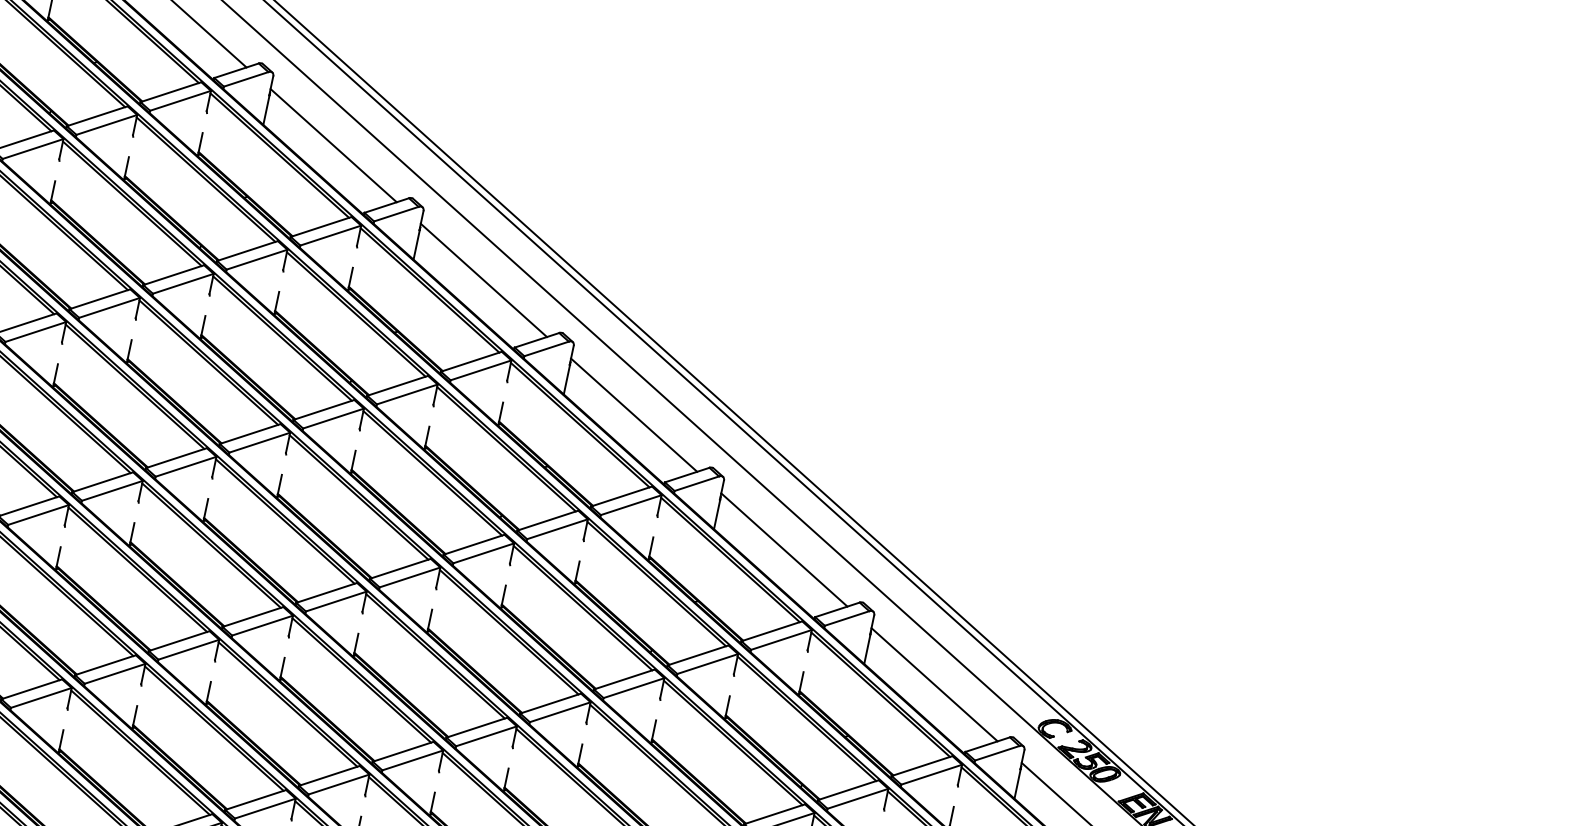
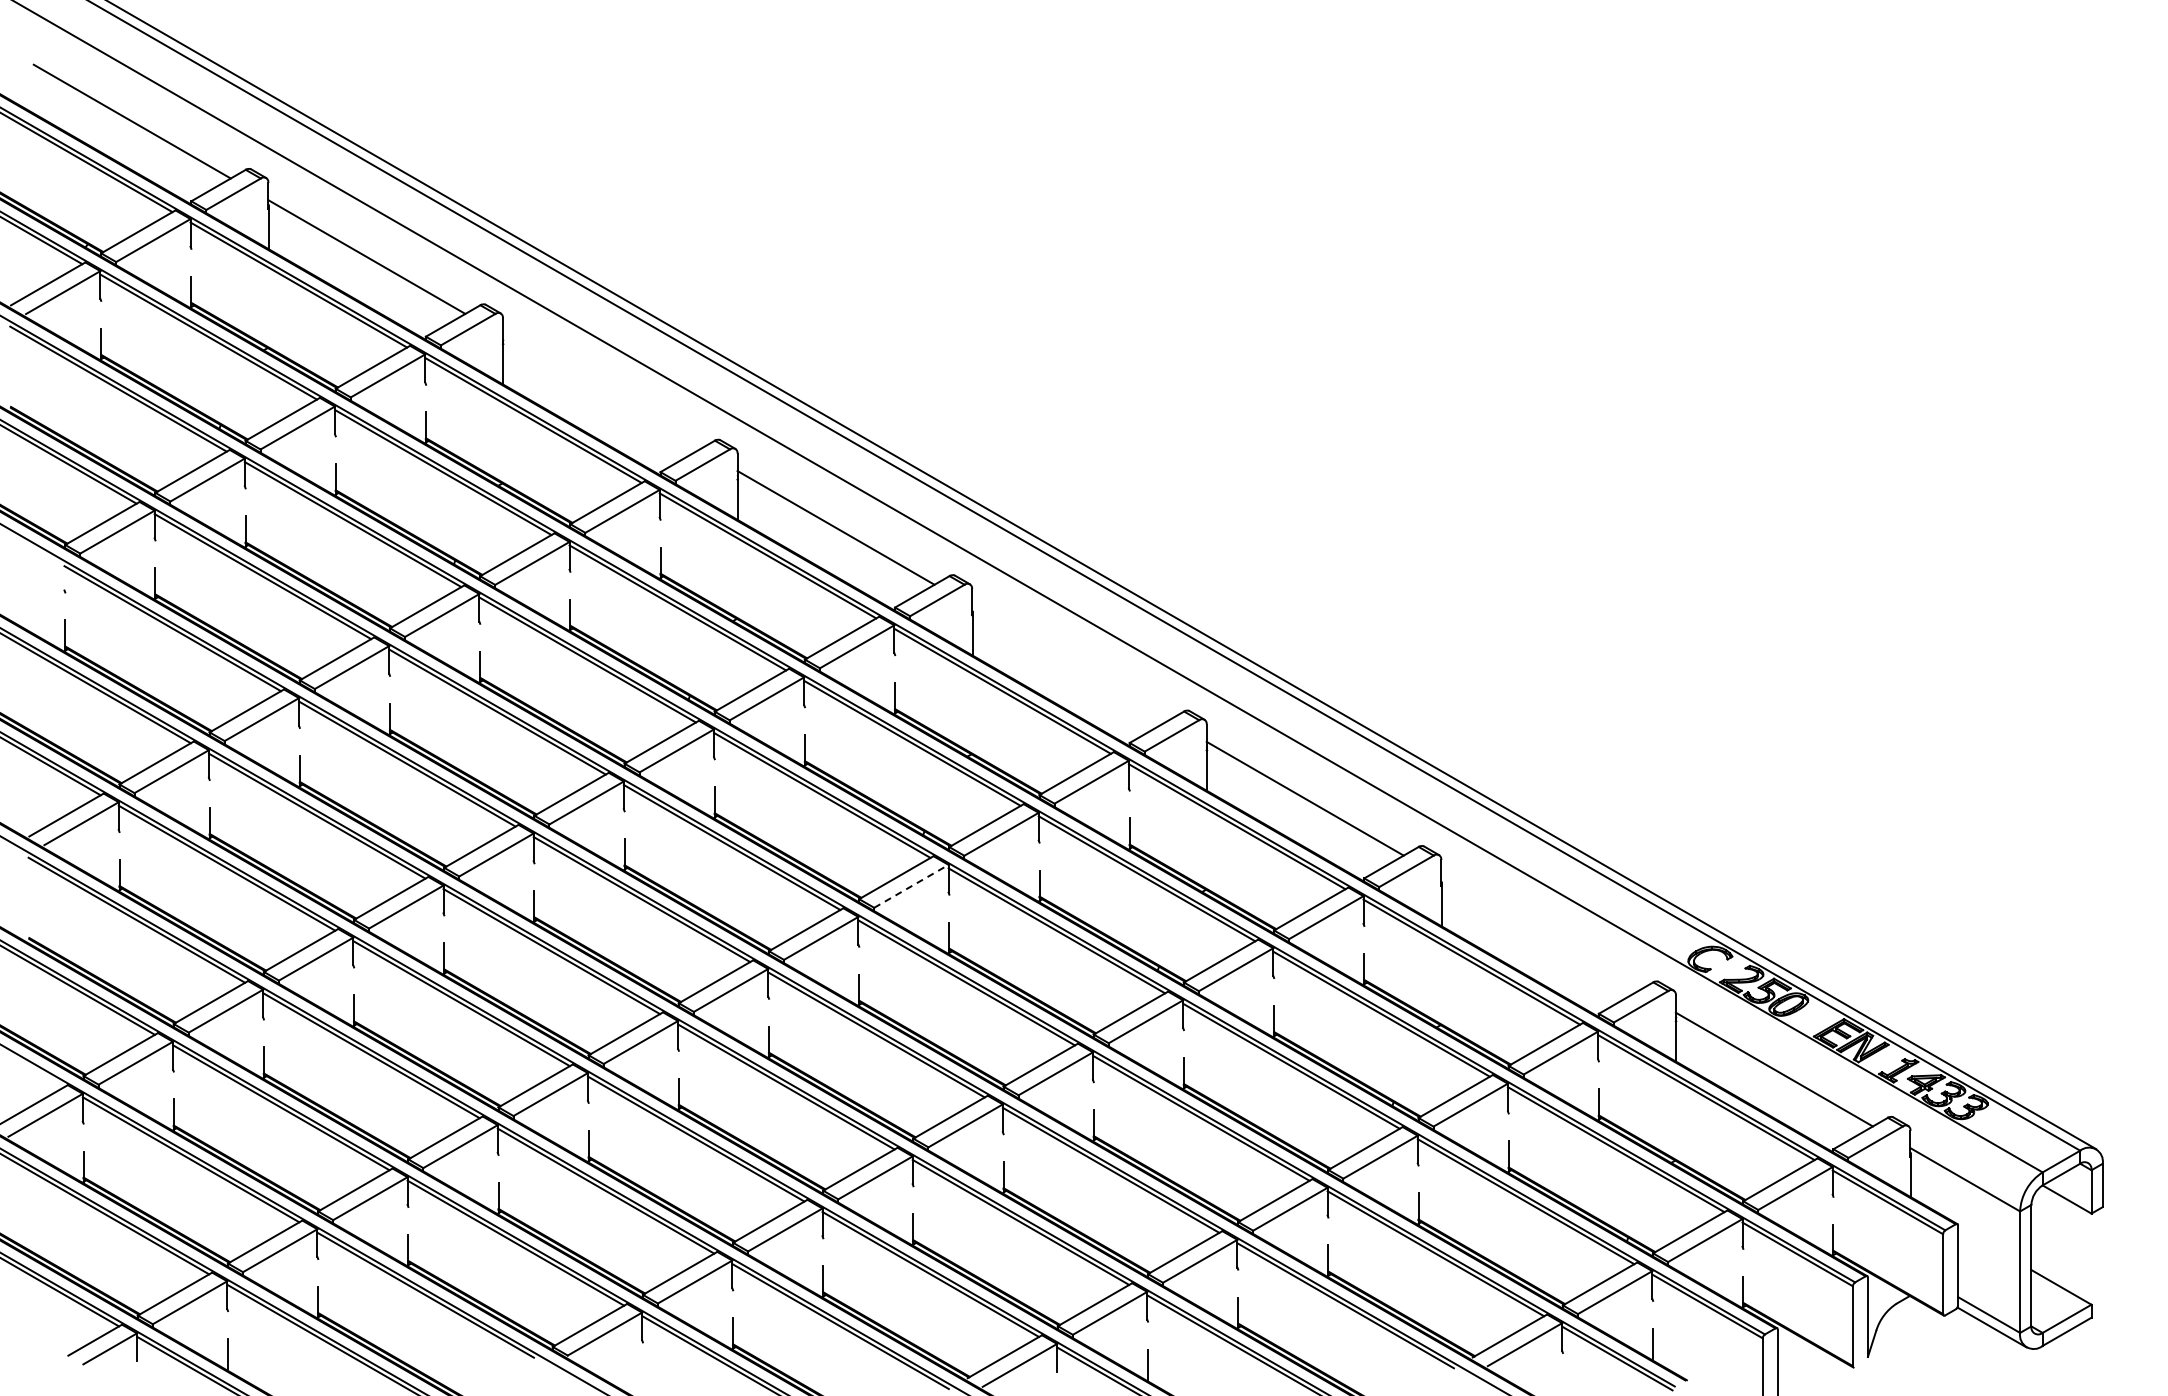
line: (332, 145) -> (600, 392), removed
line: (634, 415) -> (1070, 663), removed
line: (483, 553) -> (911, 886), solid -> dashed
line: (934, 684) -> (1539, 934), removed

